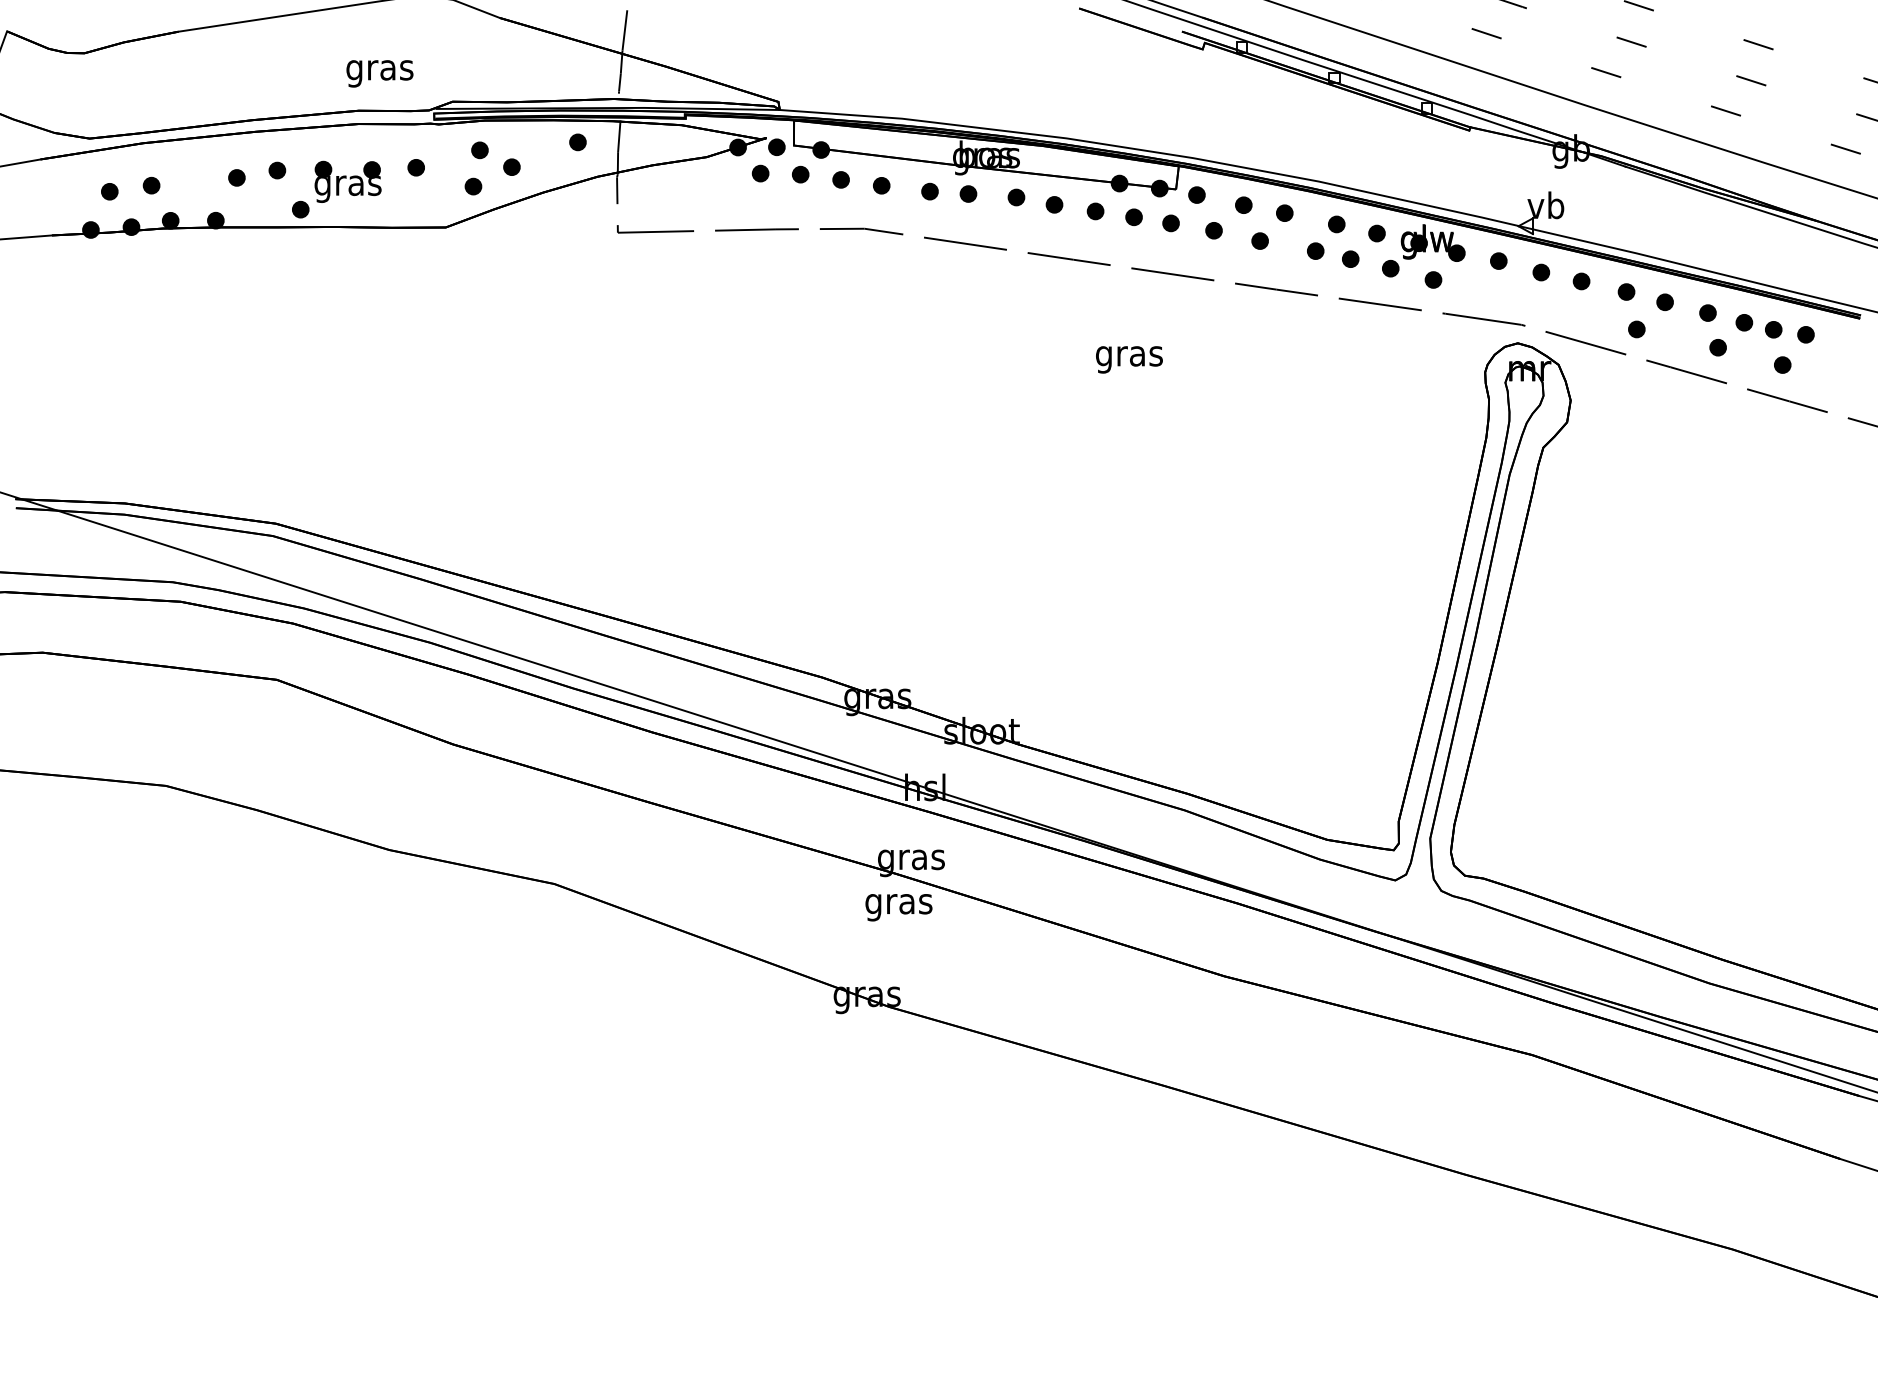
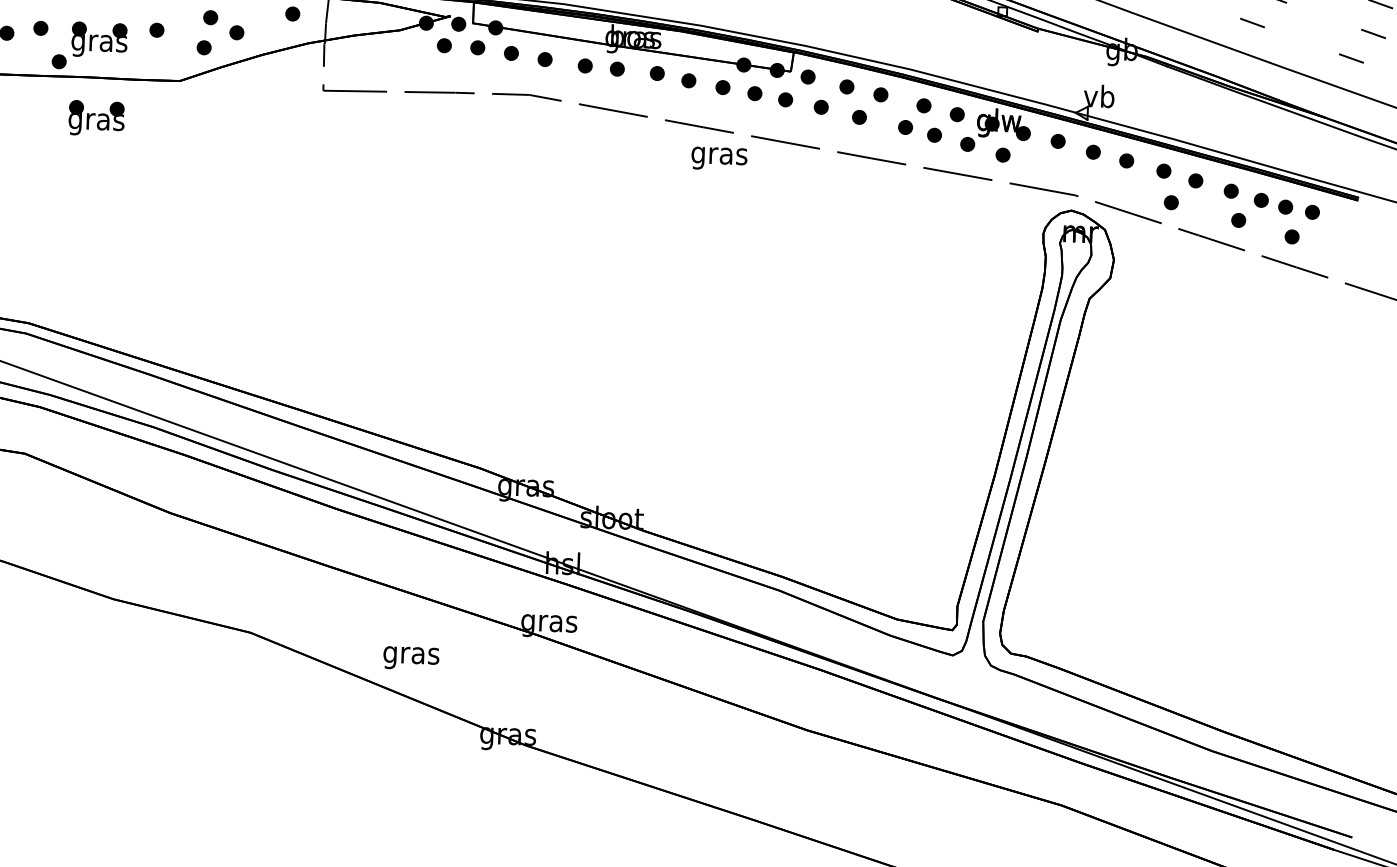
part: (347, 275) -> (96, 118), added
text: (1129, 359) -> (719, 158), moved
text: (898, 907) -> (410, 658), moved

